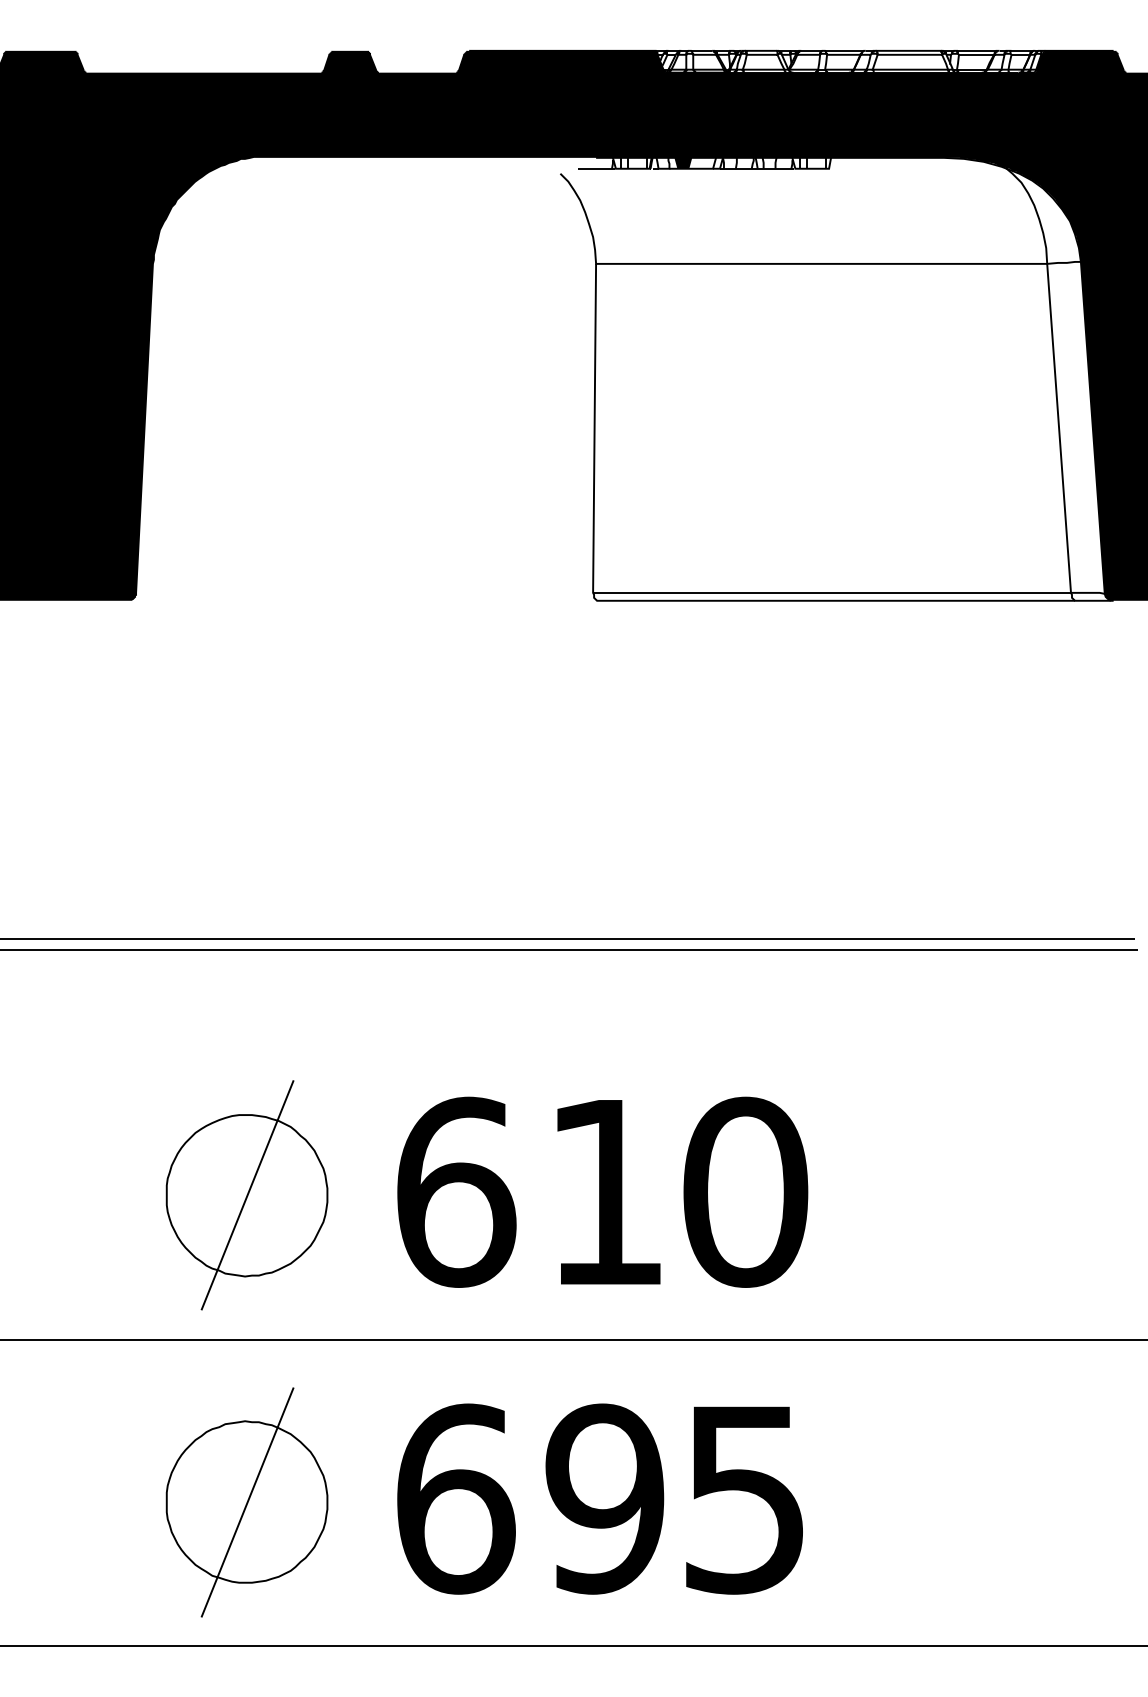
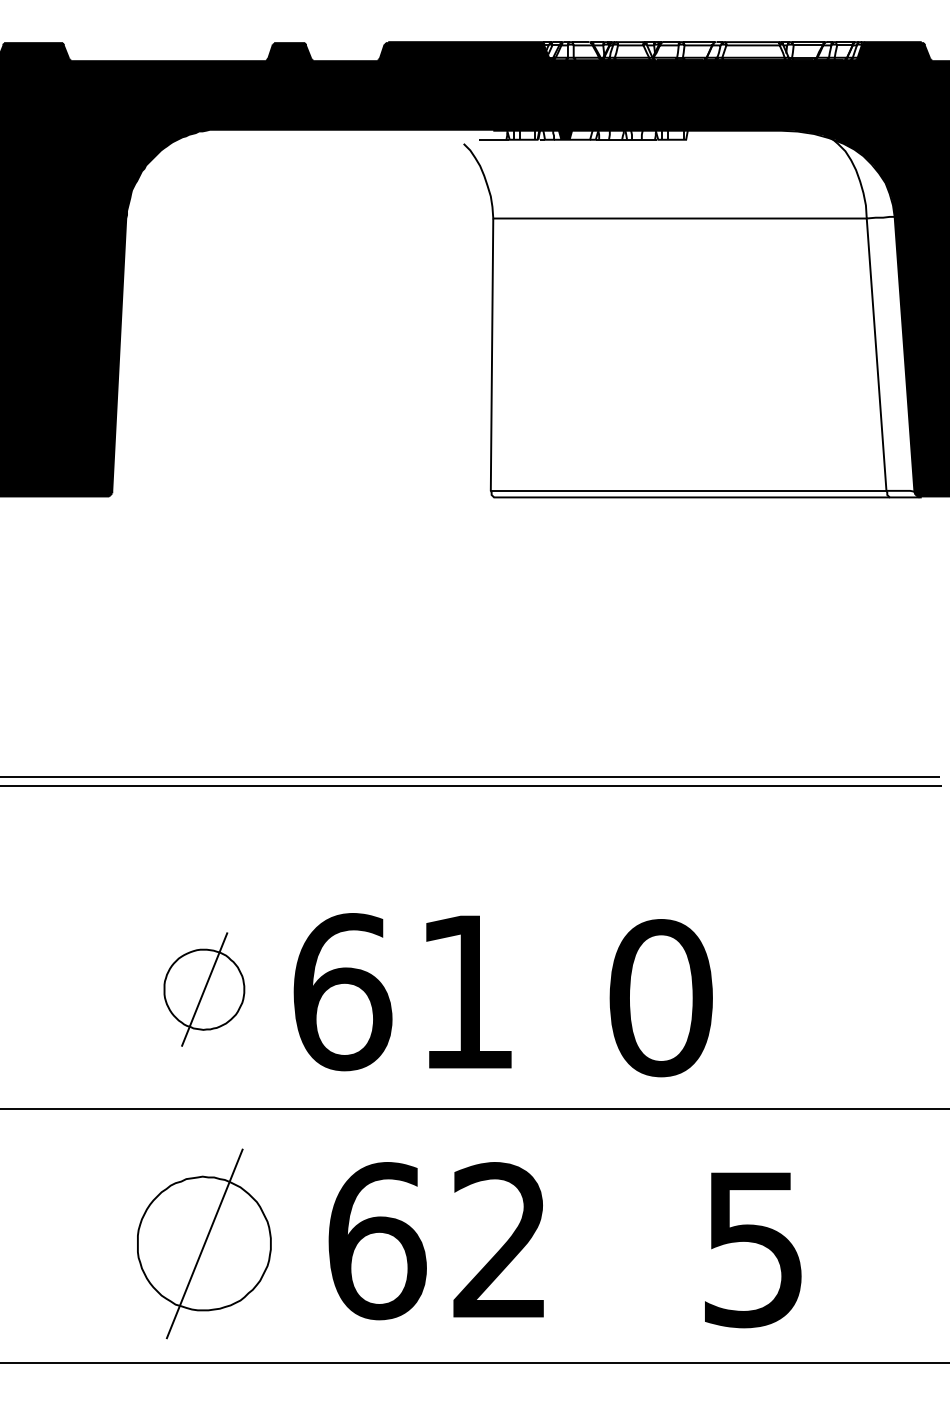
text: (528, 1192) -> (402, 992), moved
text: (744, 1192) -> (660, 998), moved
part: (247, 1195) -> (204, 989), size x0.6
text: (604, 1499) -> (500, 1241), 69 -> 62
text: (744, 1500) -> (753, 1250), moved

